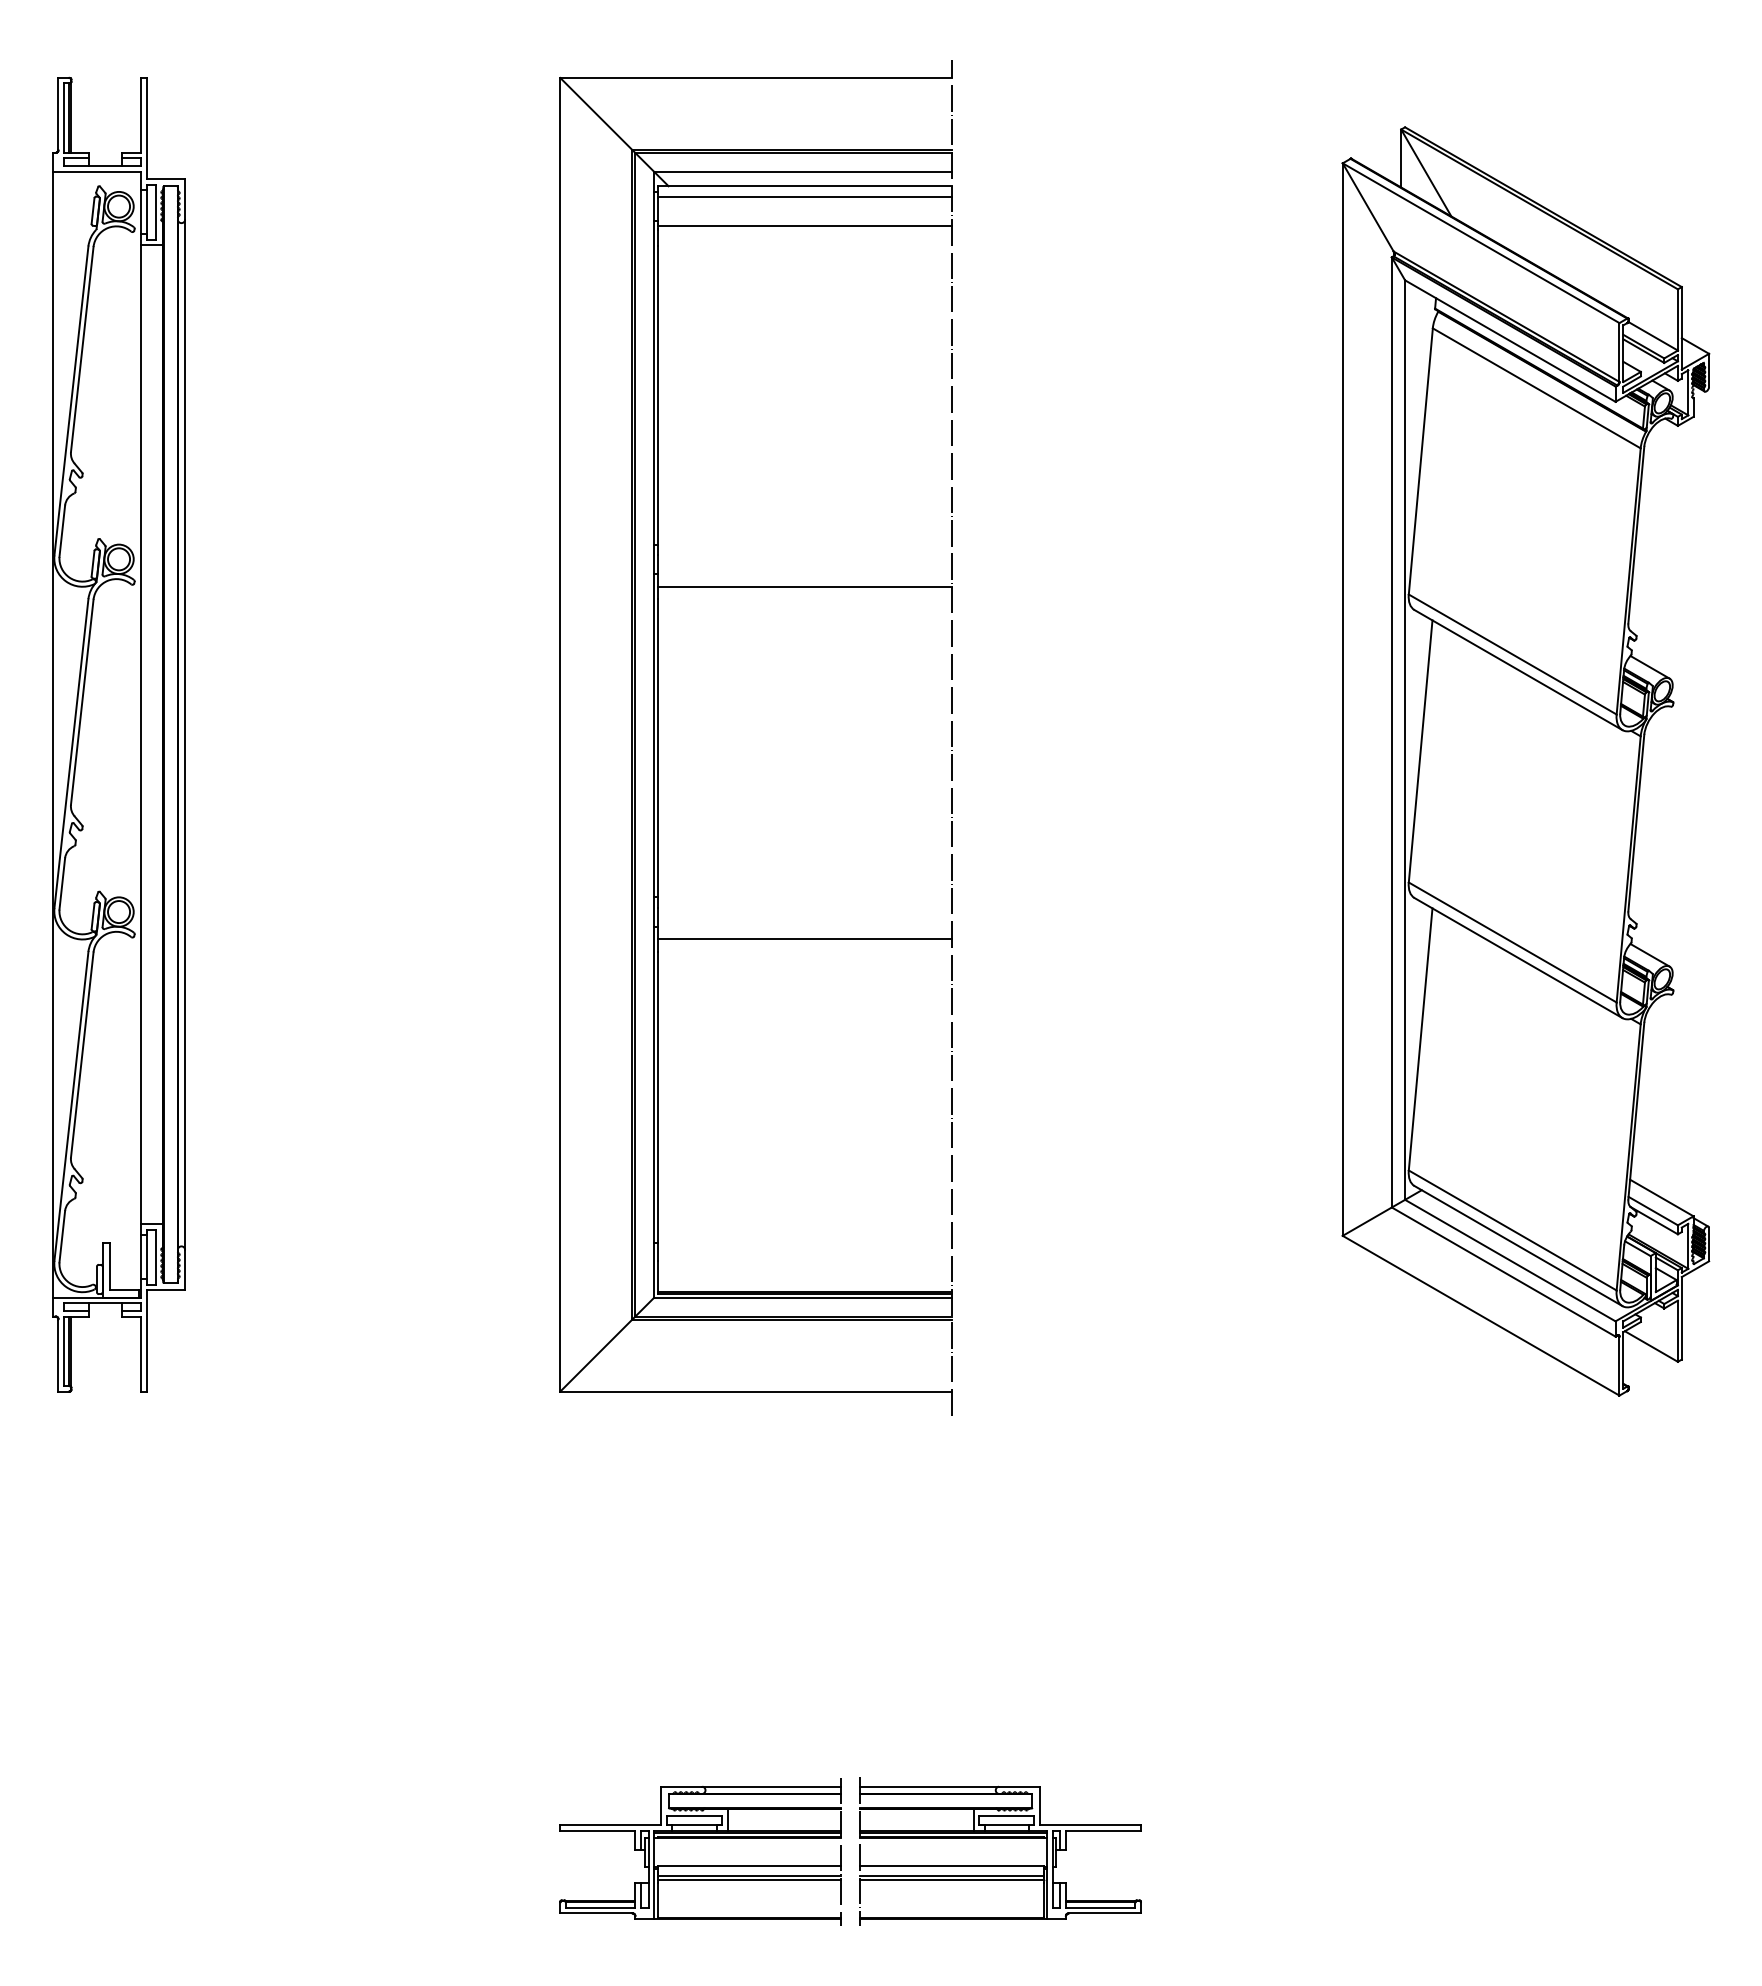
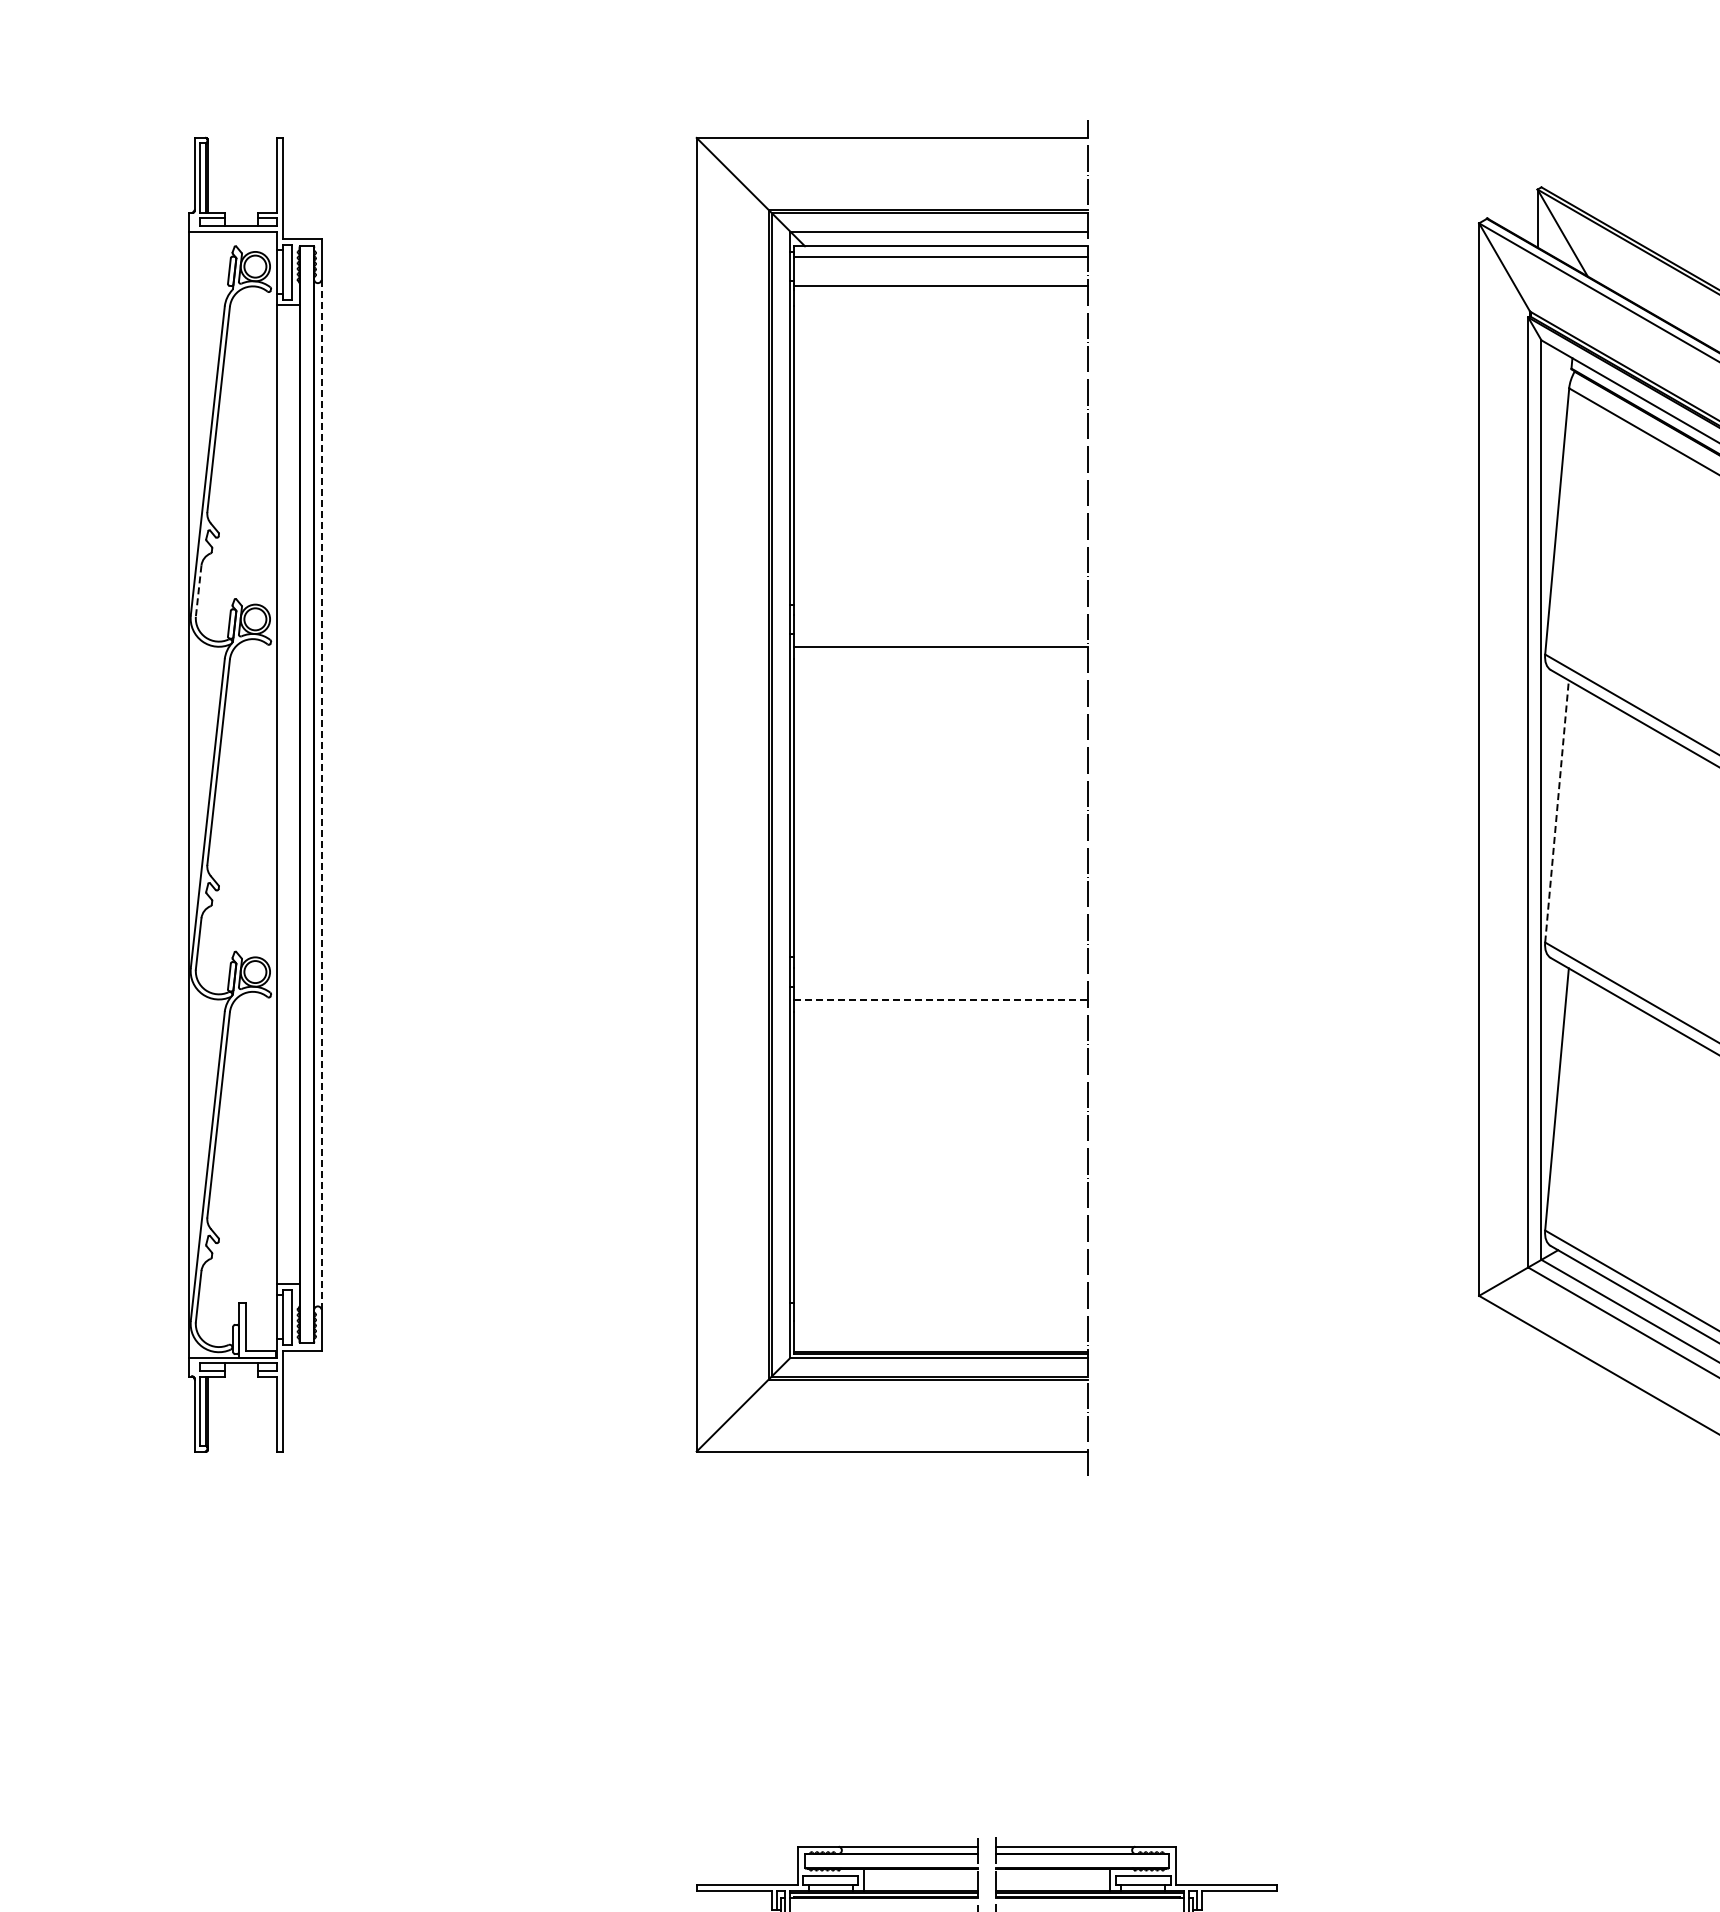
line: (62, 531) -> (198, 591), solid -> dashed
line: (185, 734) -> (321, 794), solid -> dashed
line: (1420, 751) -> (1556, 811), solid -> dashed
line: (804, 939) -> (940, 999), solid -> dashed

